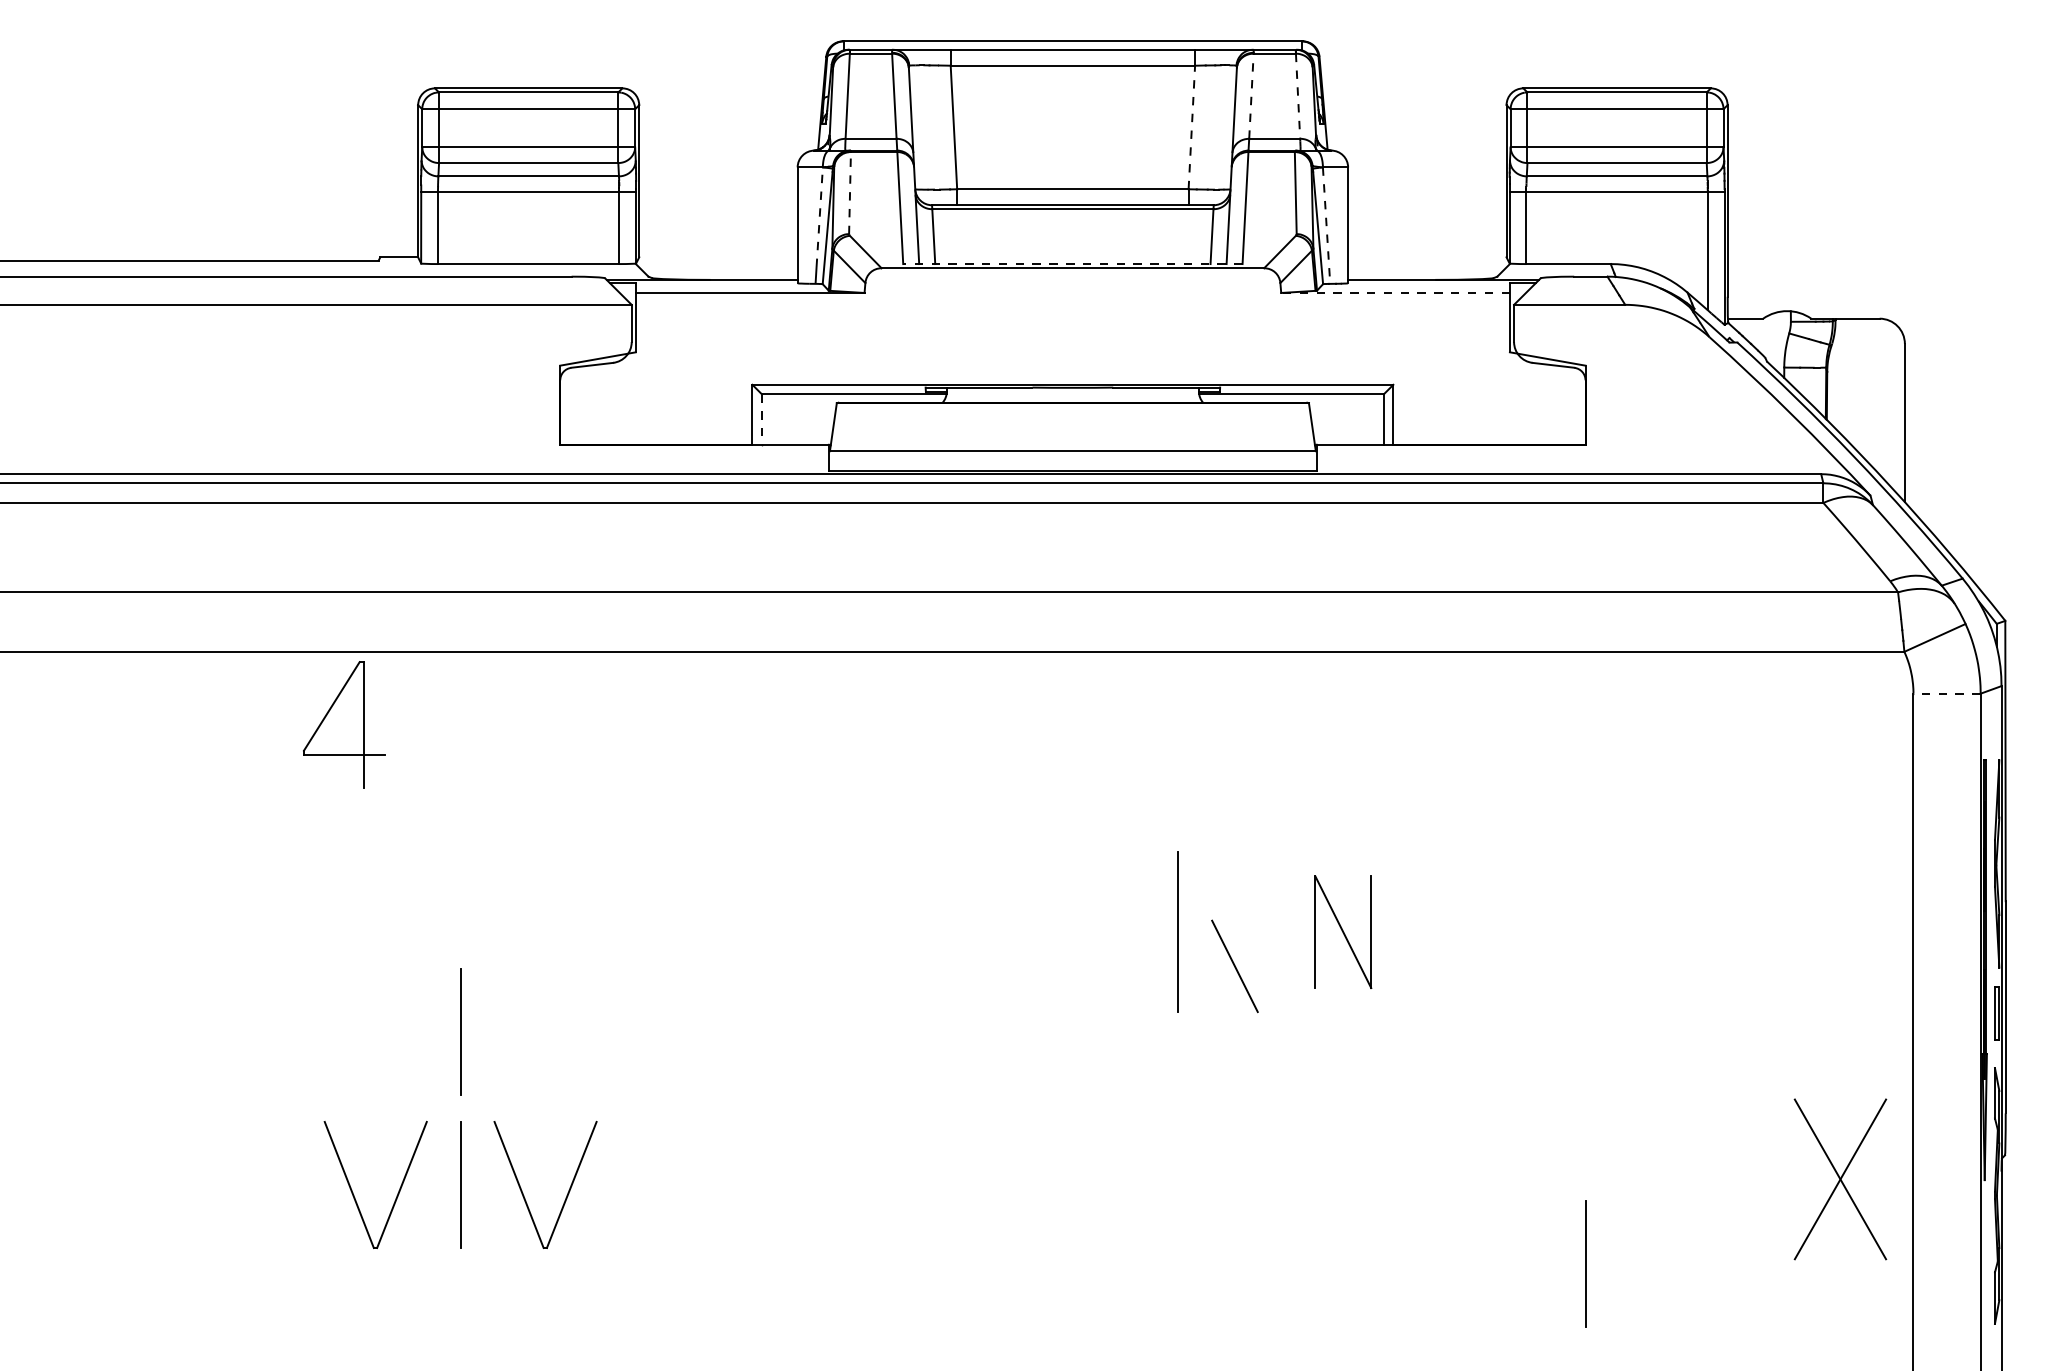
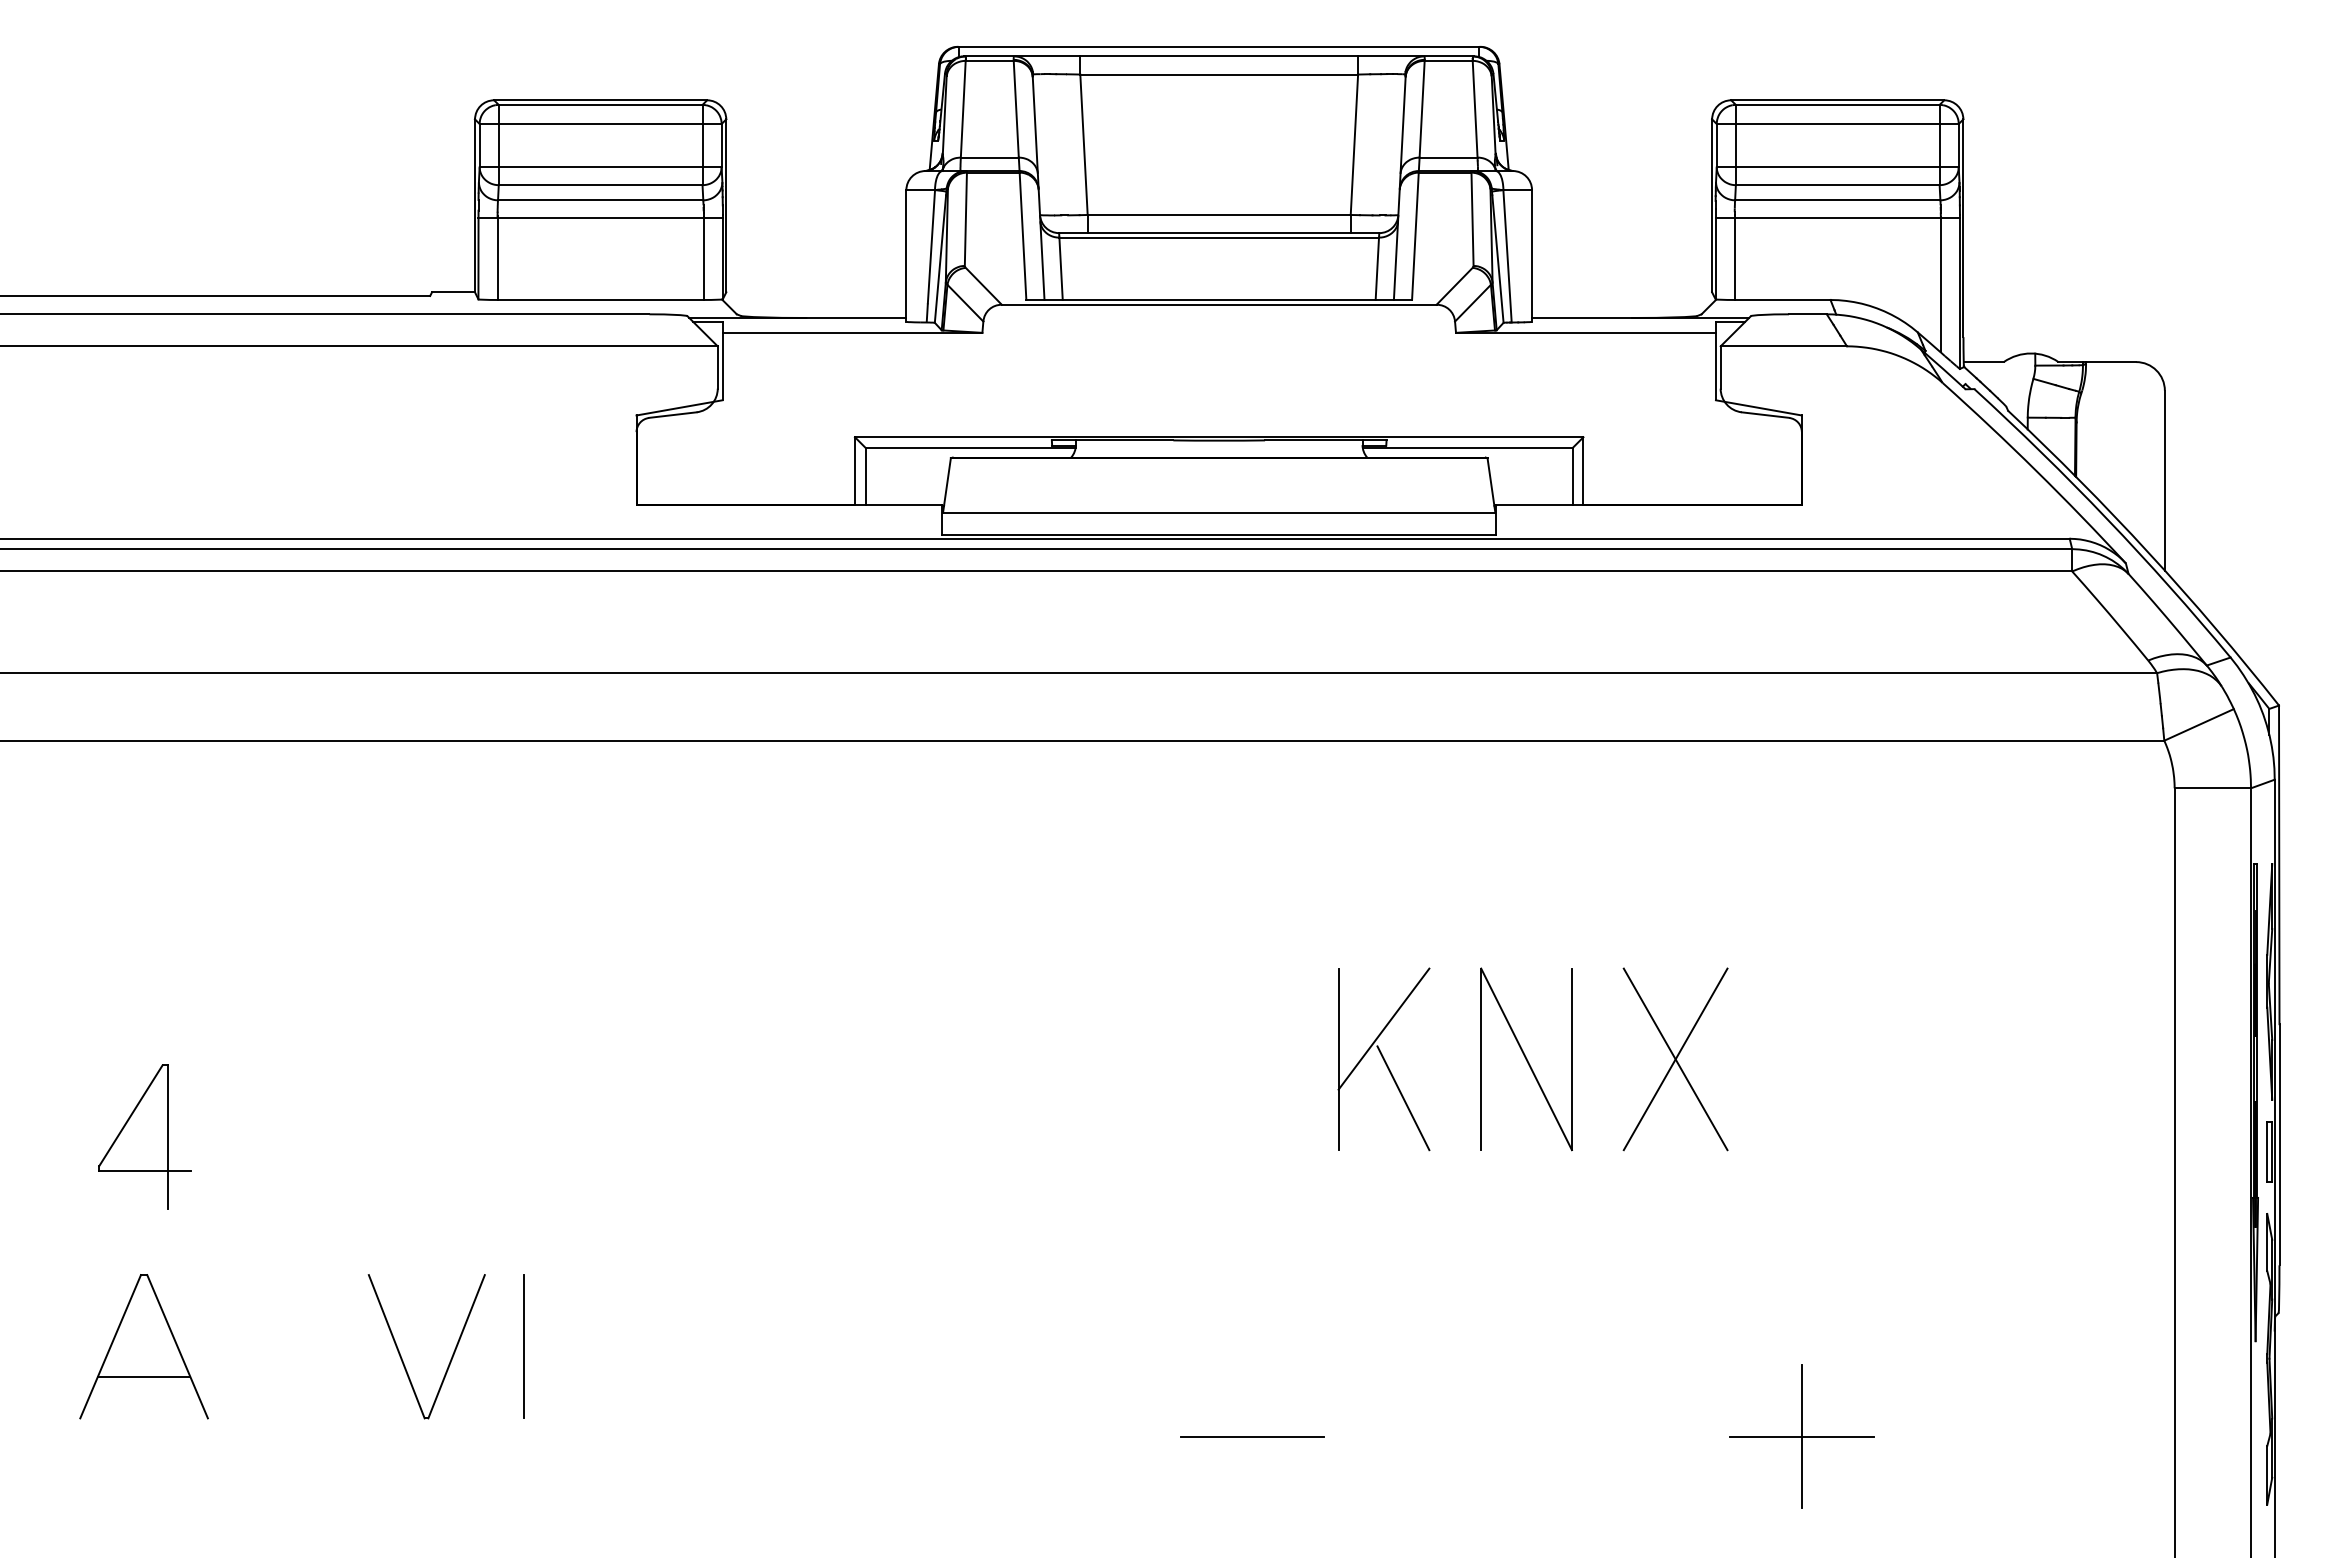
line: (1251, 95) -> (1422, 108), dashed -> solid
line: (1298, 97) -> (1475, 110), dashed -> solid
line: (1191, 127) -> (1354, 144), dashed -> solid
line: (849, 193) -> (965, 219), dashed -> solid
line: (819, 217) -> (931, 246), dashed -> solid
line: (1326, 225) -> (1507, 256), dashed -> solid
line: (1073, 264) -> (1219, 300), dashed -> solid
line: (1395, 292) -> (1585, 332), dashed -> solid
line: (761, 419) -> (865, 476), dashed -> solid
line: (1946, 693) -> (2212, 788), dashed -> solid
part: (343, 724) -> (144, 1136), moved
line: (1217, 905) -> (1383, 1028), added
part: (1343, 932) -> (1526, 1059), size x1.43
line: (460, 1031) -> (523, 1172), removed
part: (1840, 1179) -> (1675, 1059), moved
part: (126, 1184) -> (143, 1346), added
part: (523, 1192) -> (594, 1355), removed
line: (1102, 1263) -> (1252, 1436), added
line: (1585, 1263) -> (1801, 1436), added

